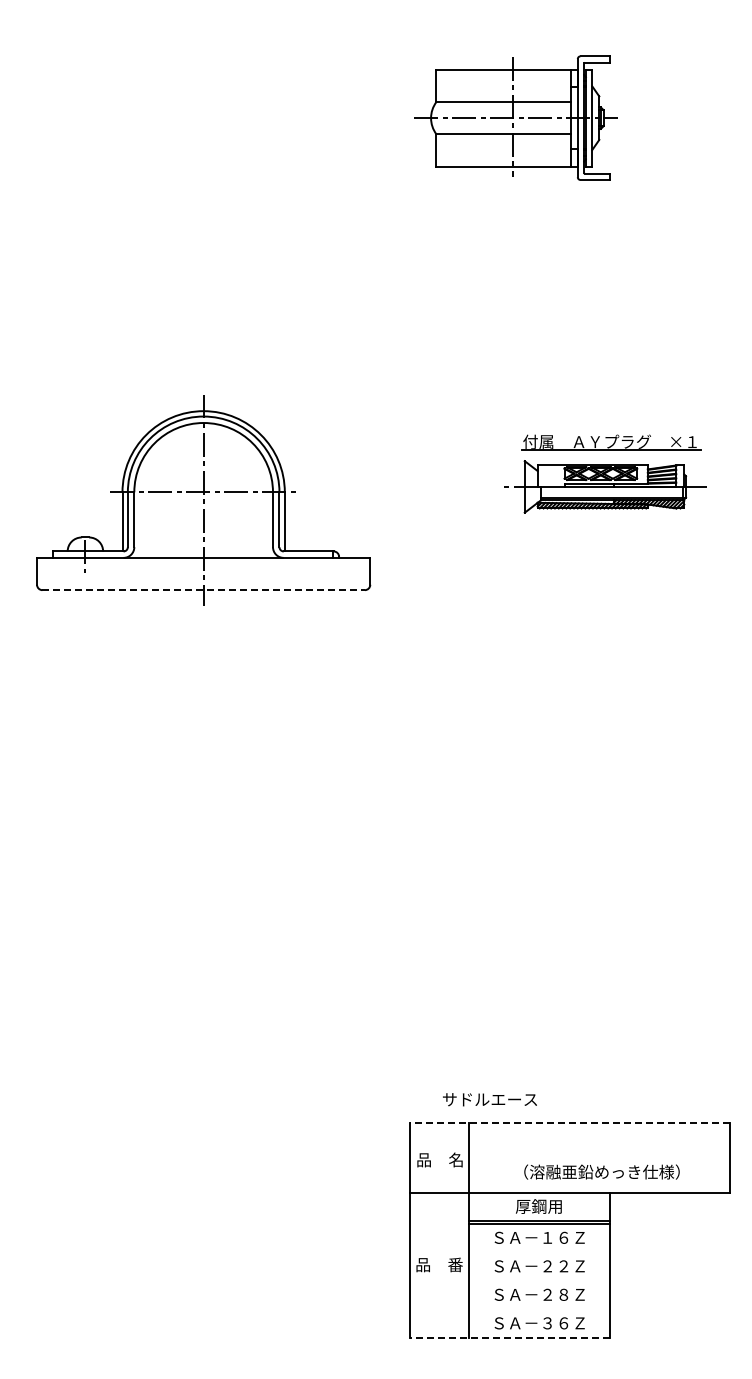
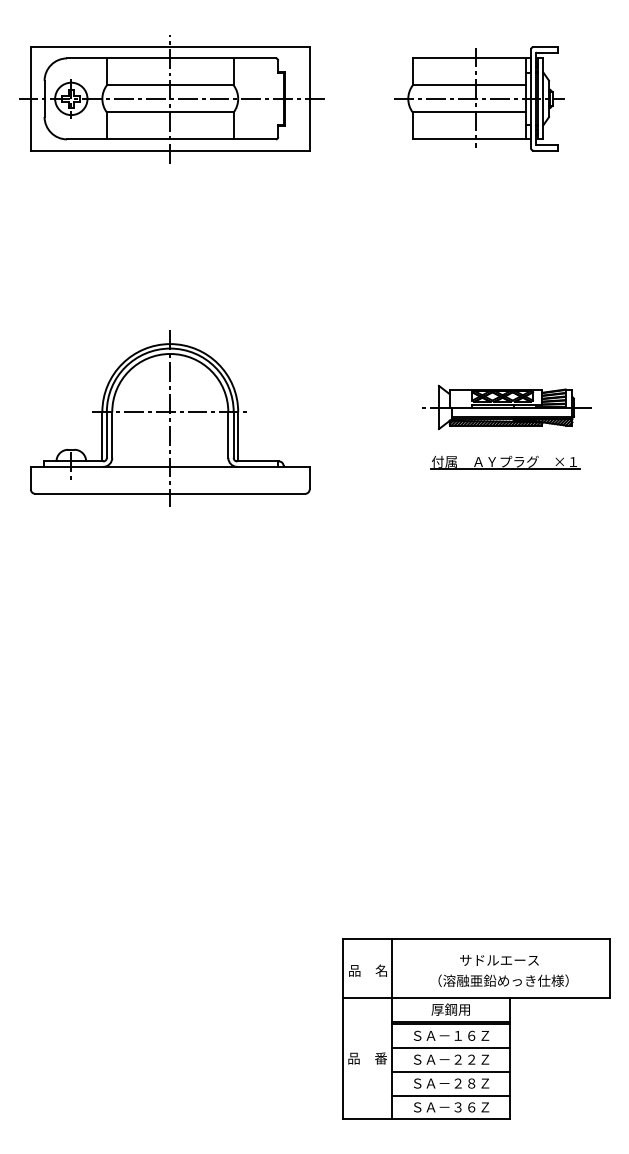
part: (515, 117) -> (478, 98), moved
part: (204, 118) -> (170, 99), added
part: (611, 442) -> (505, 462), moved
line: (204, 590) -> (170, 494), dashed -> solid
text: (489, 1099) -> (499, 960), moved
line: (569, 1122) -> (476, 939), dashed -> solid
line: (538, 1252) -> (450, 1048), added
line: (538, 1280) -> (450, 1071), added
line: (538, 1309) -> (450, 1095), added
line: (509, 1337) -> (426, 1119), dashed -> solid

